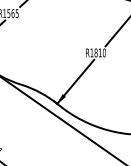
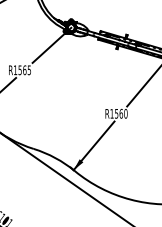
text: (98, 52) -> (119, 113), R1810 -> R1560

